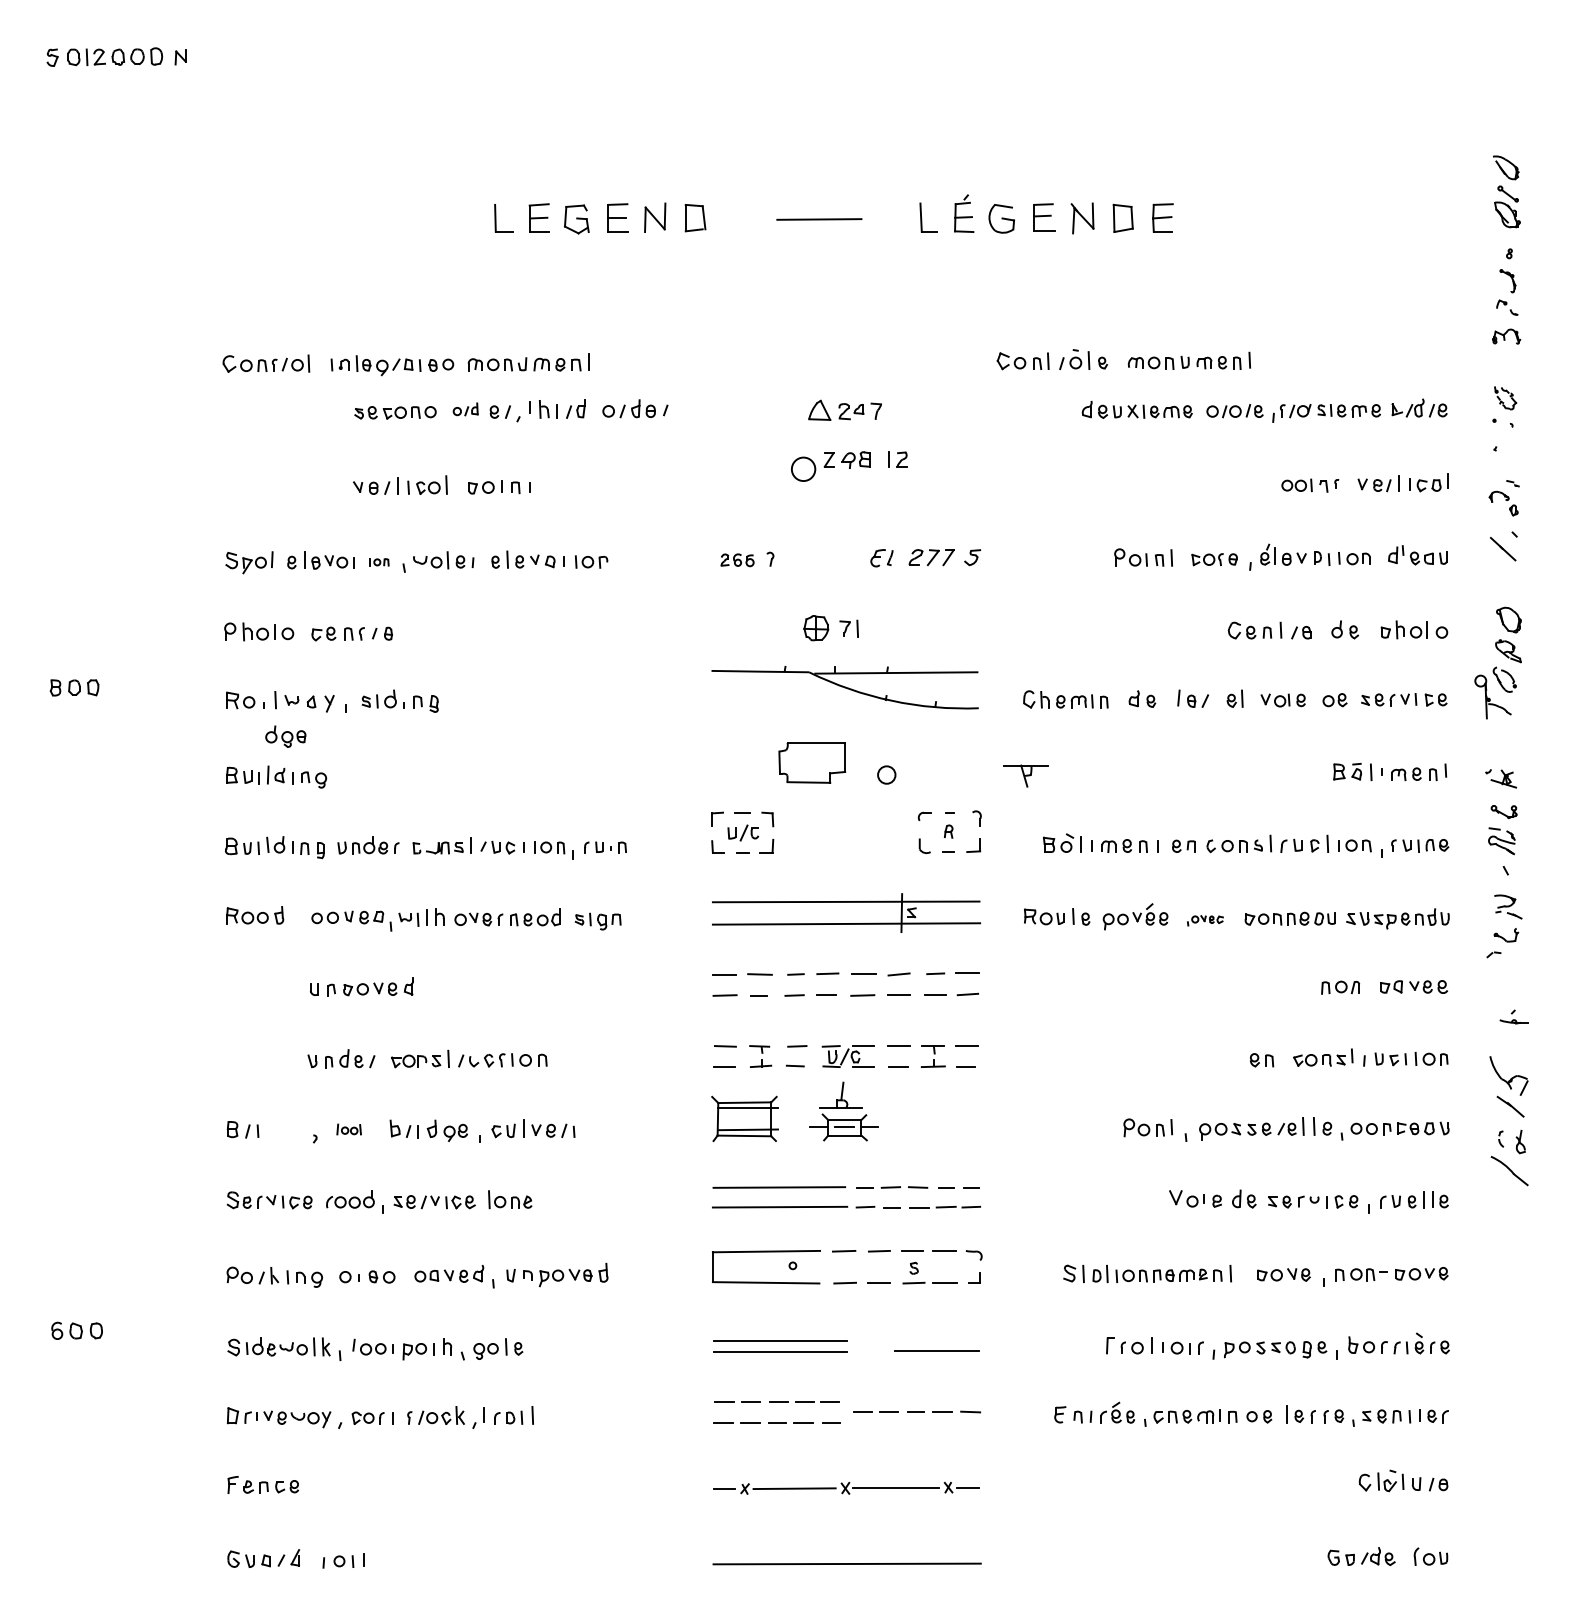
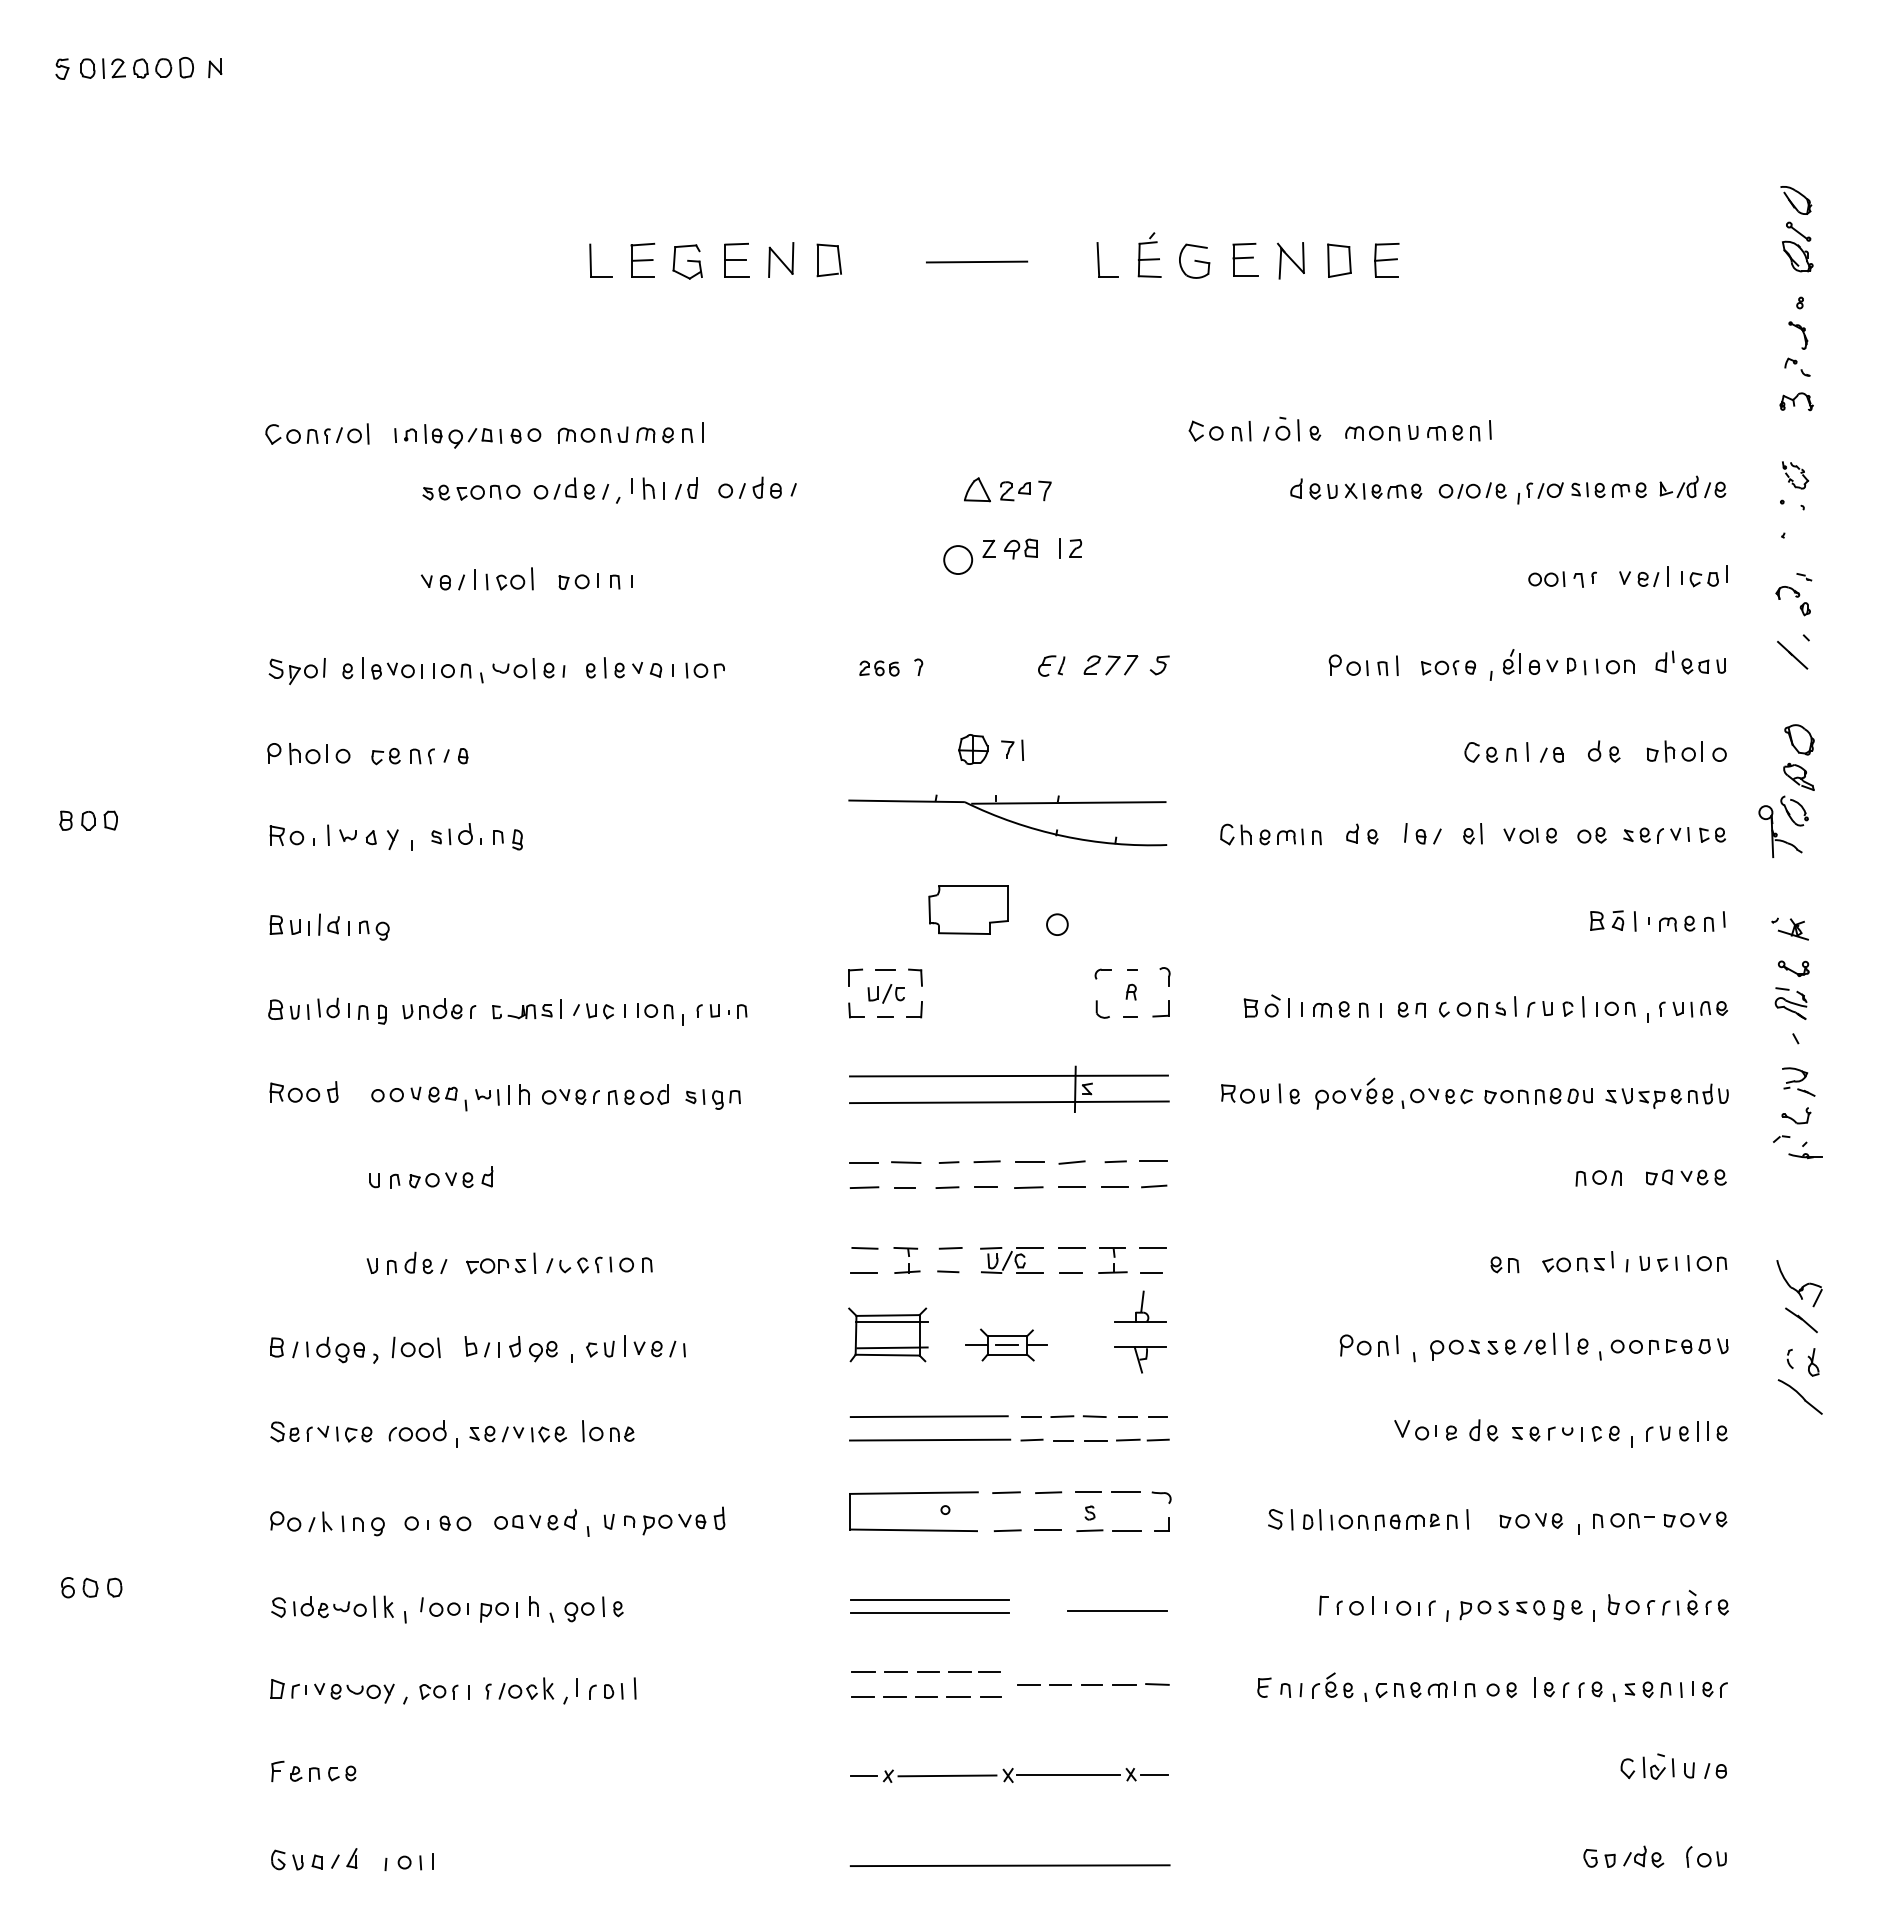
part: (465, 409) -> (554, 488), size x1.43
part: (379, 561) -> (452, 670), size x1.67
part: (285, 736) -> (340, 1349), moved
part: (1026, 775) -> (1140, 1359), moved
part: (1205, 920) -> (1437, 1098), size x1.67
part: (1513, 1017) -> (1805, 1150), moved
part: (840, 1095) -> (1140, 1306), moved
part: (348, 1129) -> (415, 1347), size x1.67

